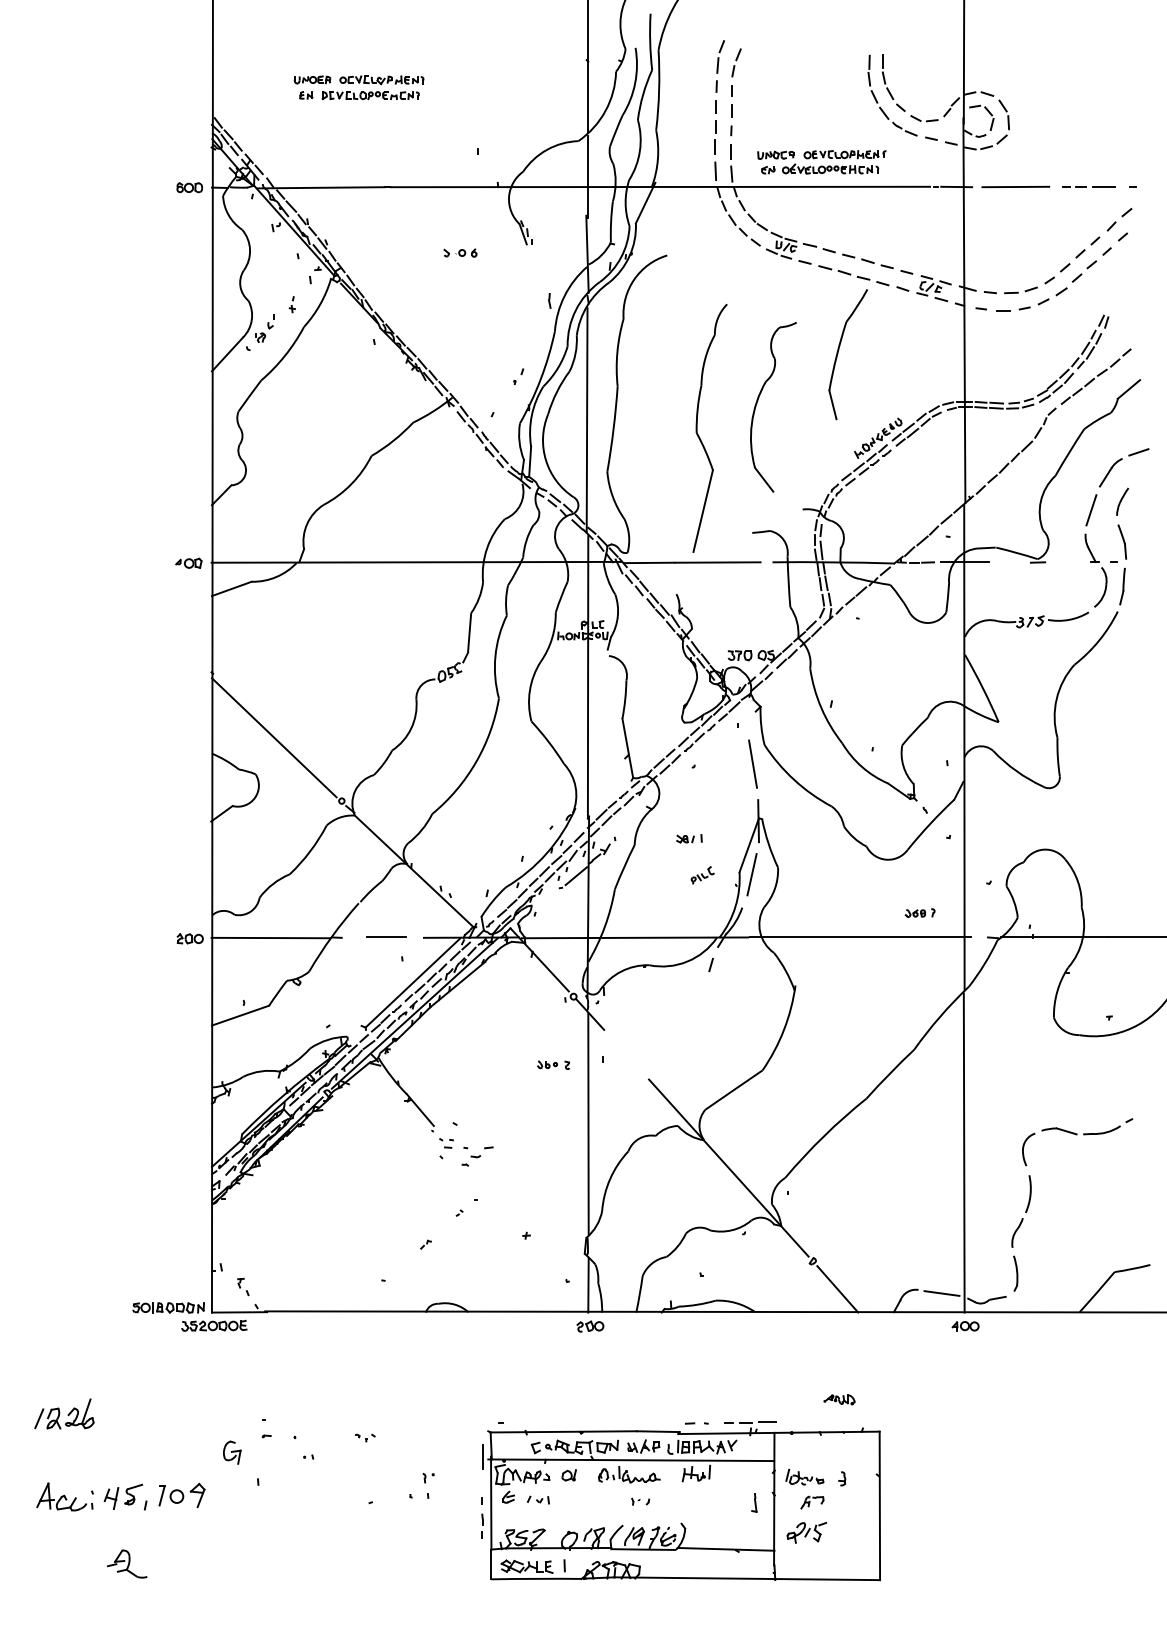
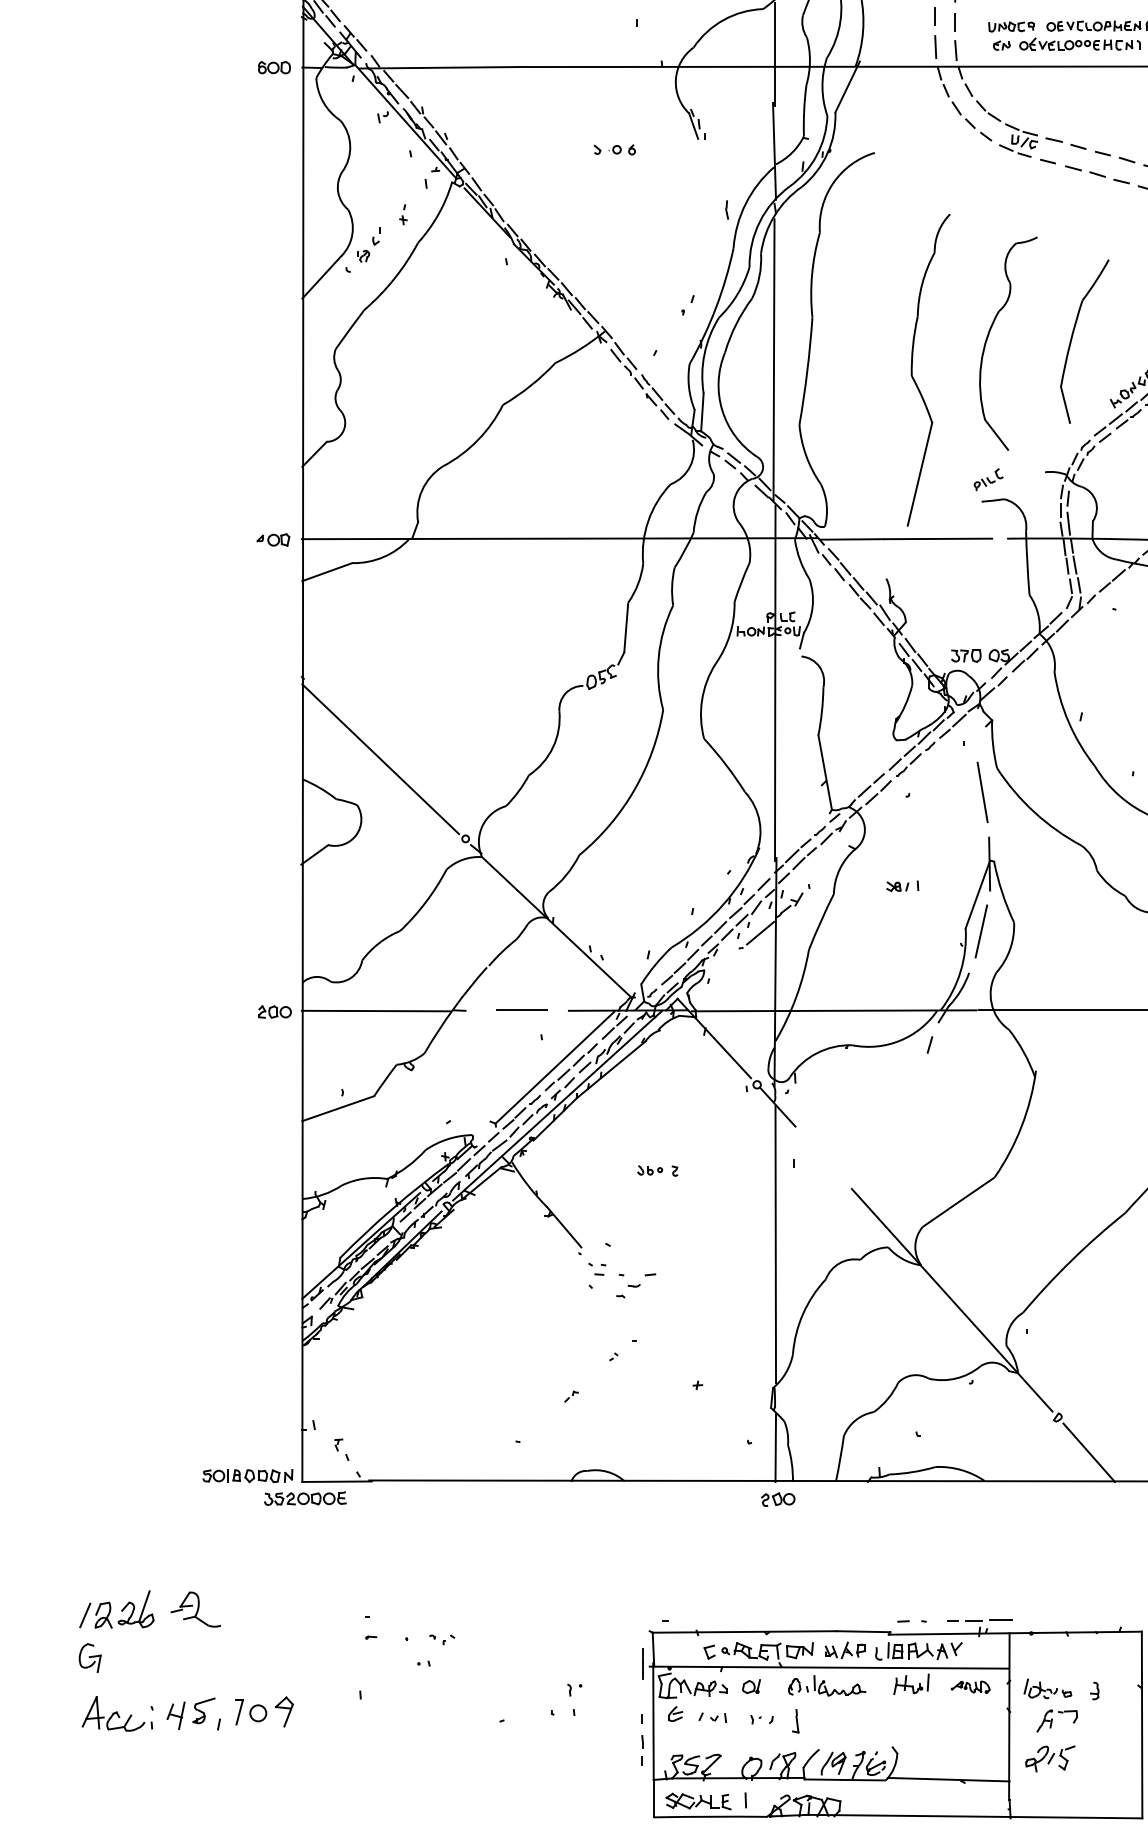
part: (839, 350) -> (1073, 336), moved
part: (702, 875) -> (988, 479), moved
part: (553, 1064) -> (657, 1170), moved
part: (839, 1399) -> (970, 1686), moved
part: (364, 1437) -> (441, 1639), moved
part: (232, 1452) -> (90, 1657), moved
part: (640, 1501) -> (761, 1719), moved
part: (754, 1502) -> (795, 1720), moved
part: (812, 1502) -> (1057, 1720), size x1.43
part: (127, 1563) -> (196, 1608), moved

